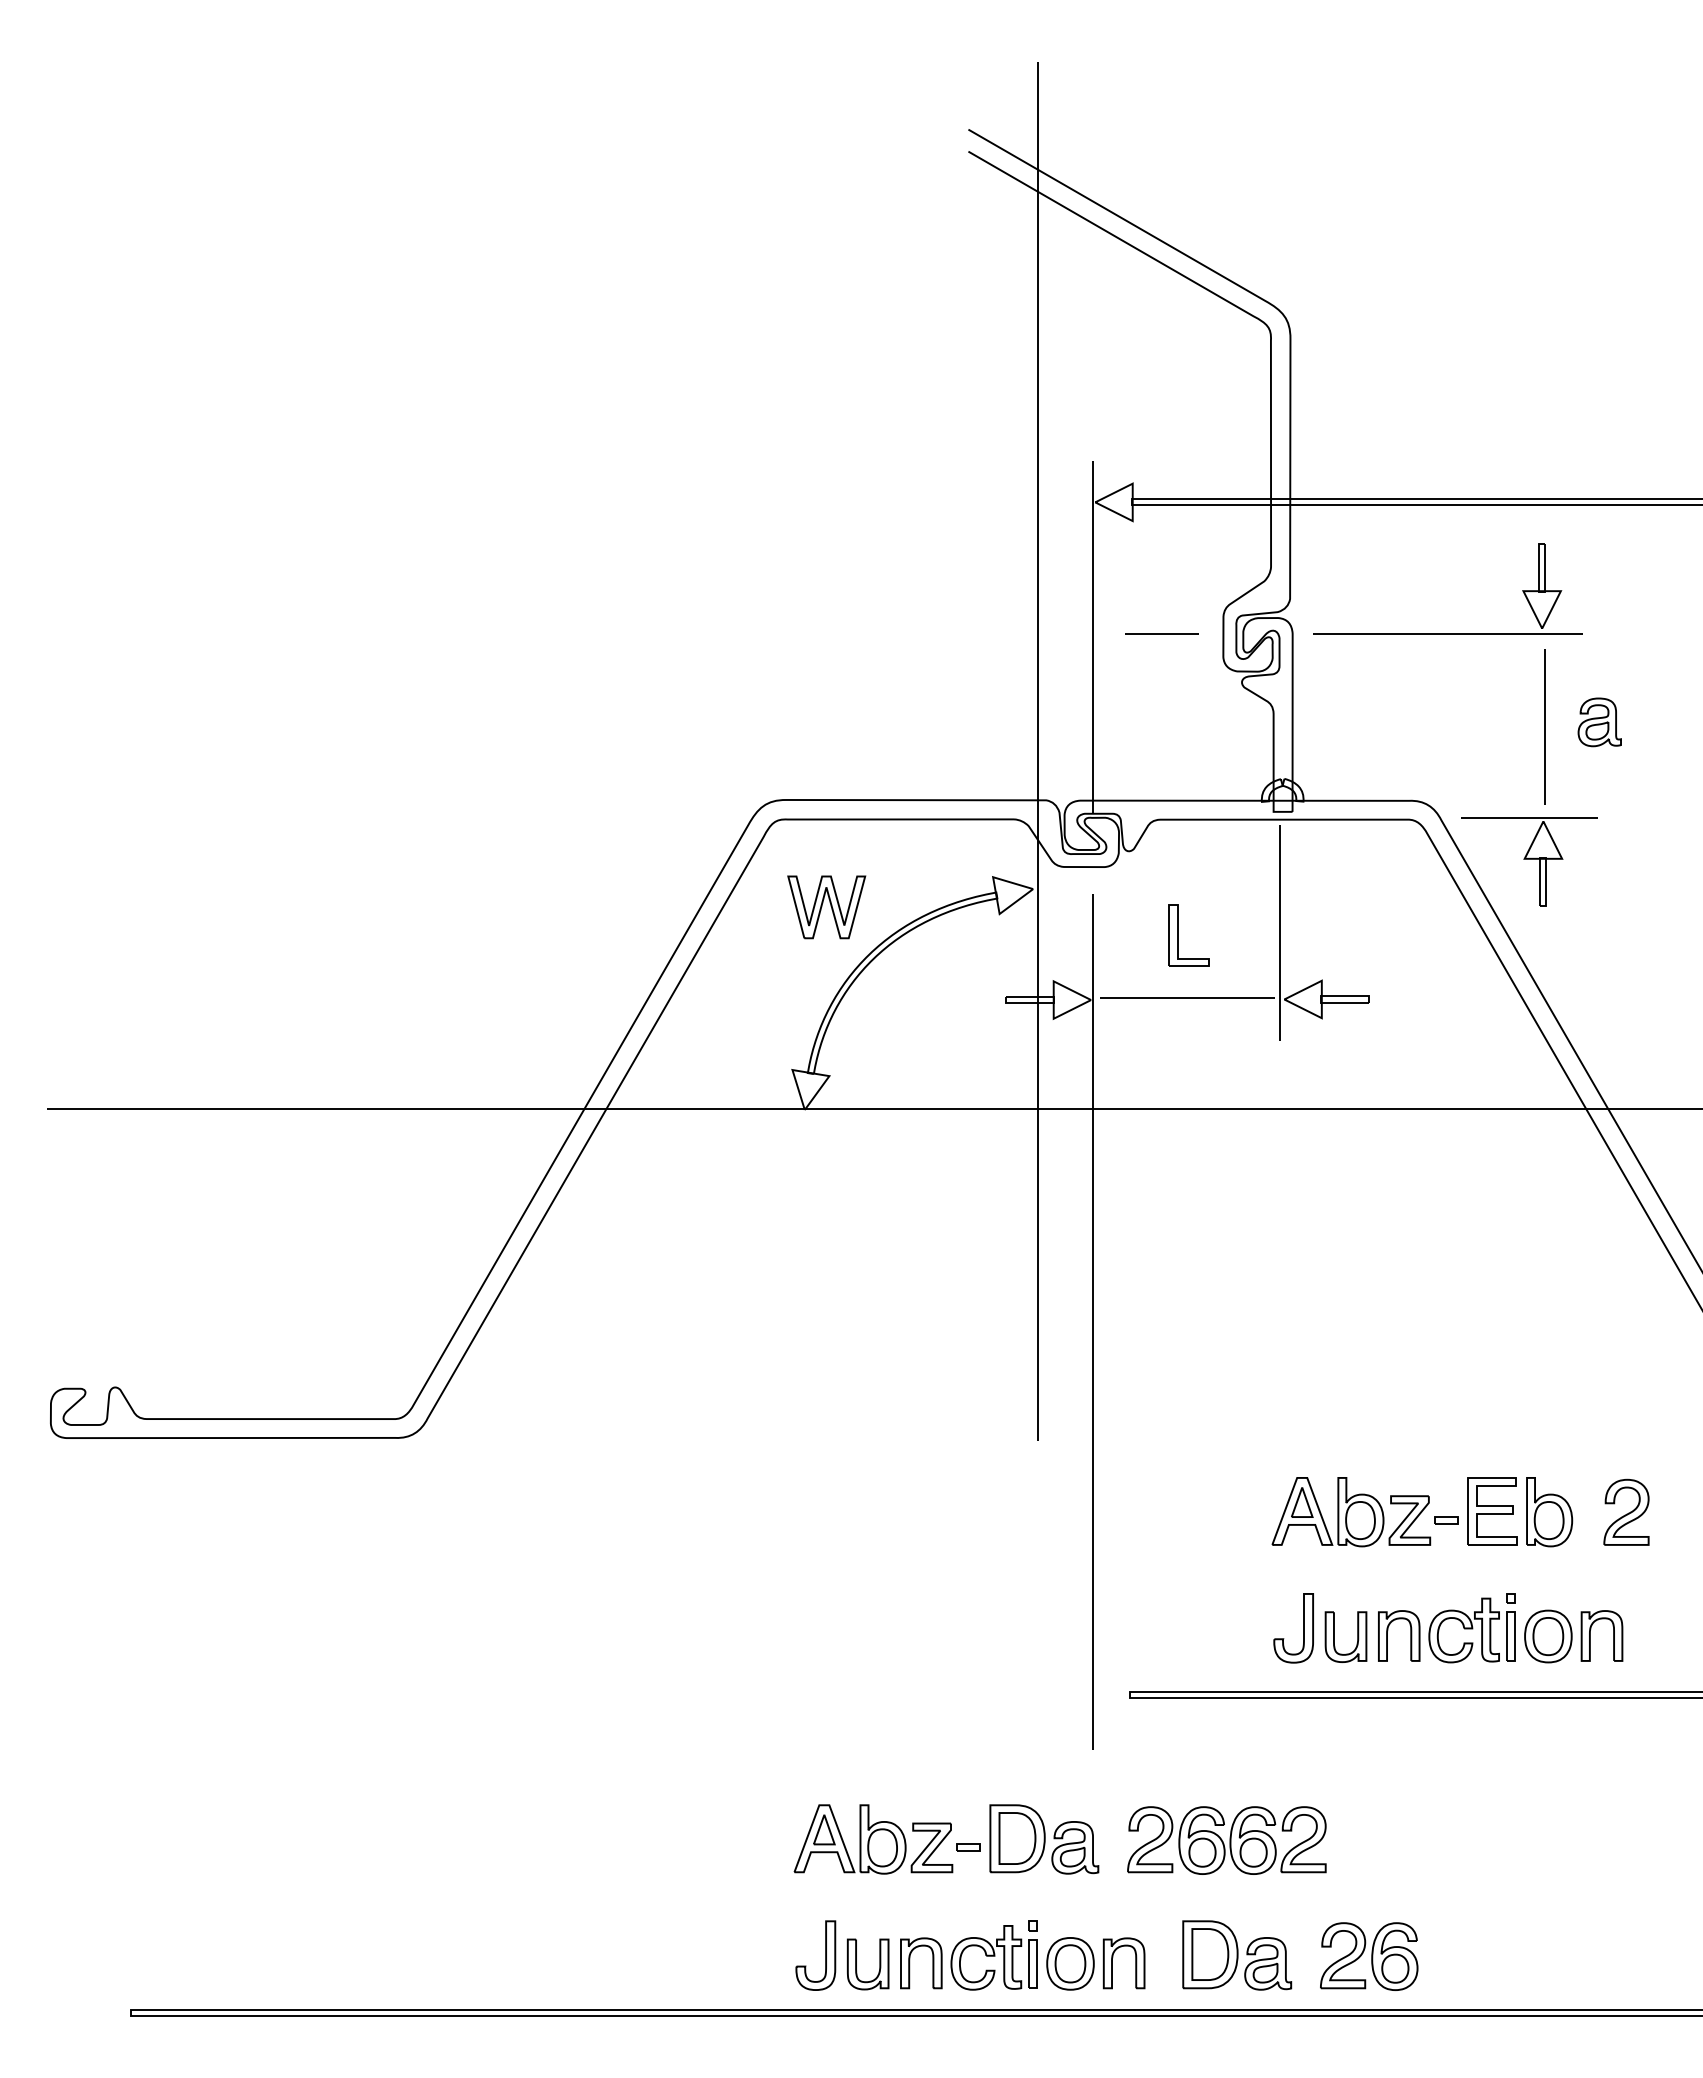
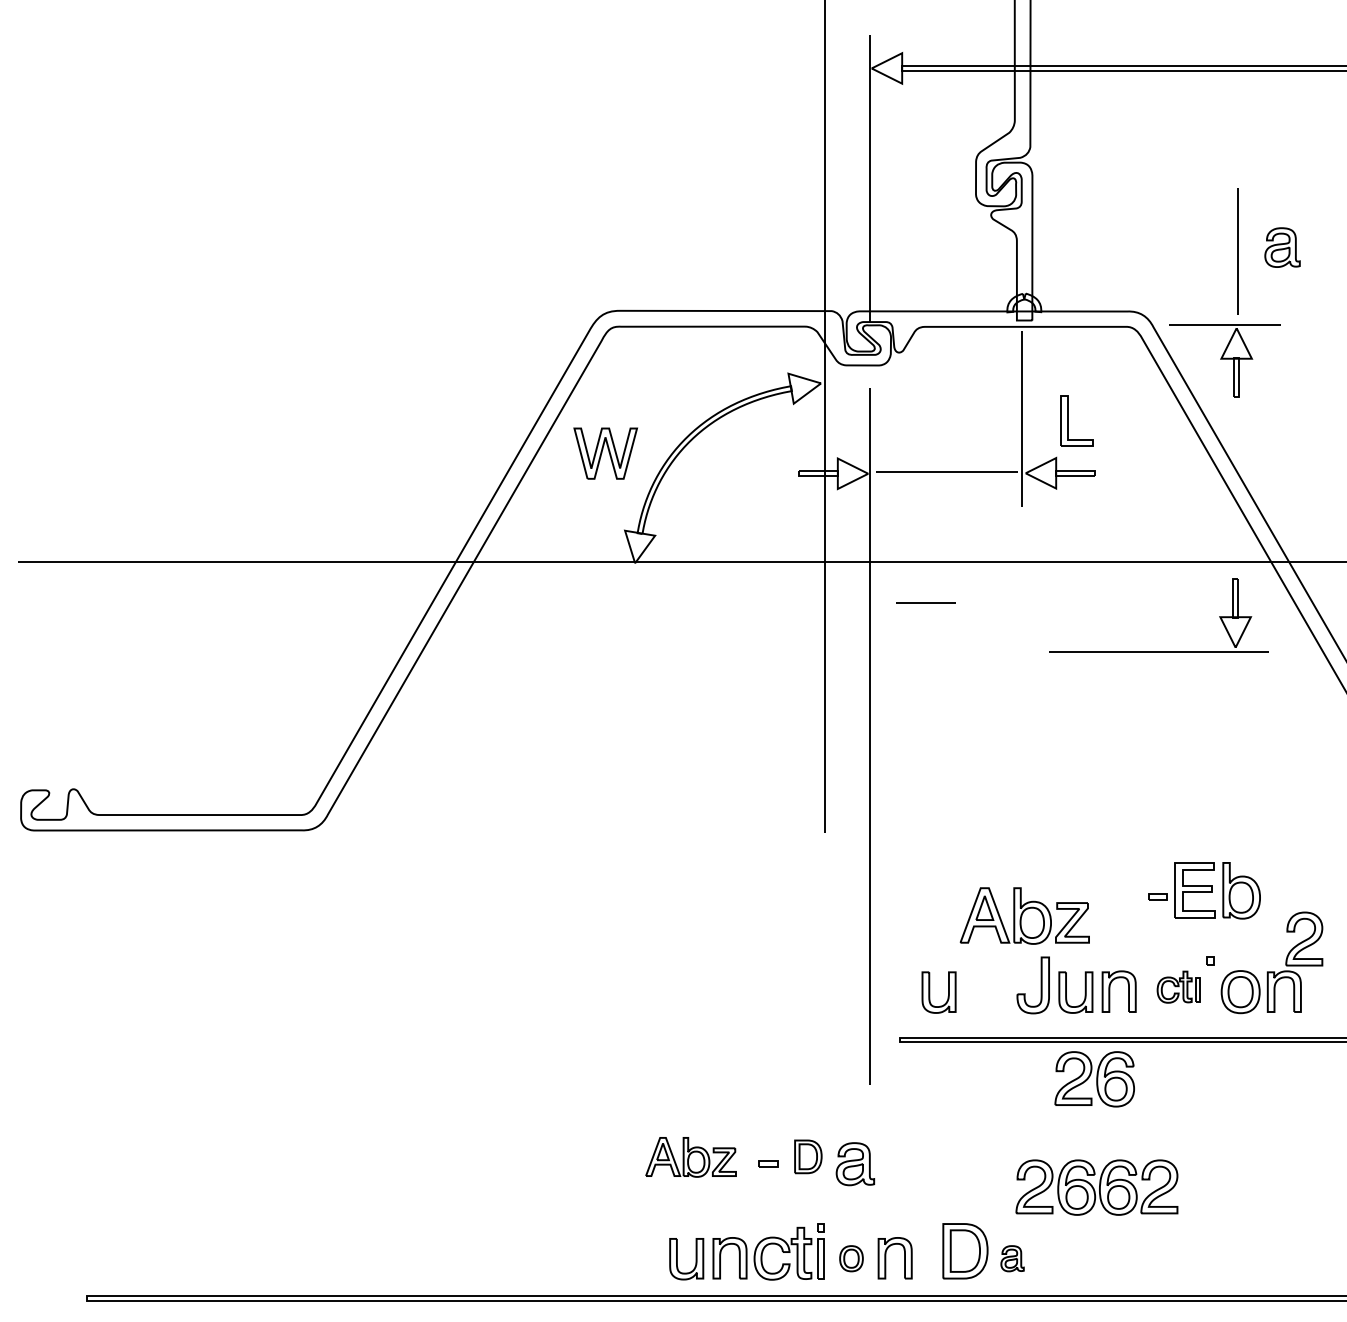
line: (1161, 633) -> (925, 601), moved
part: (1447, 633) -> (1158, 651), moved
part: (826, 907) -> (605, 453), moved
part: (1178, 935) -> (1068, 421), moved
part: (1626, 1511) -> (1304, 938), moved
part: (1351, 1512) -> (1024, 916), moved
part: (1471, 1630) -> (1178, 987), size x0.6
part: (1166, 1636) -> (929, 992), added
part: (1017, 1838) -> (808, 1156), size x0.6
part: (873, 1839) -> (691, 1157), size x0.7
part: (1226, 1840) -> (1096, 1187), moved
part: (825, 1955) -> (651, 1251), removed
part: (1369, 1956) -> (1095, 1079), moved
part: (1070, 1963) -> (851, 1258), size x0.6
part: (1268, 1963) -> (1012, 1258), size x0.6

